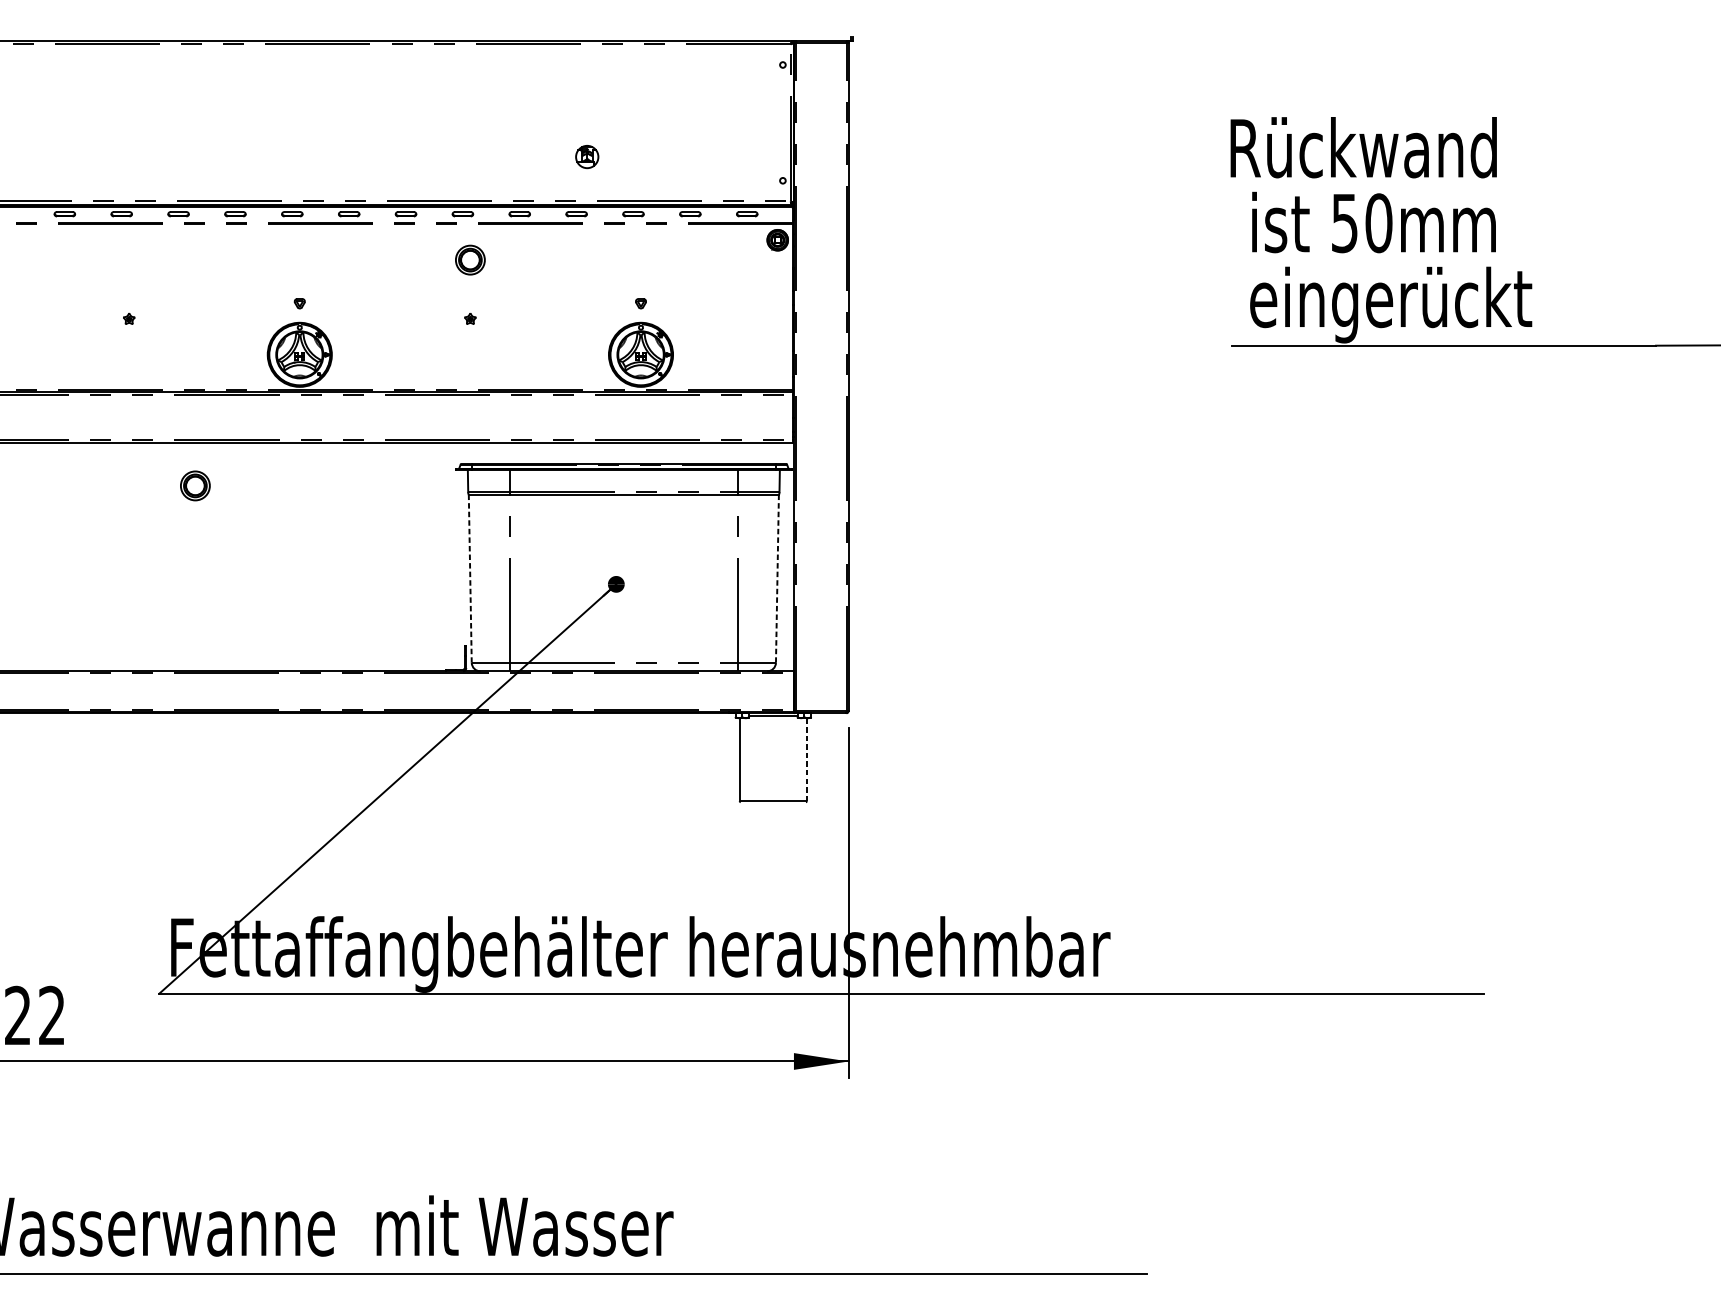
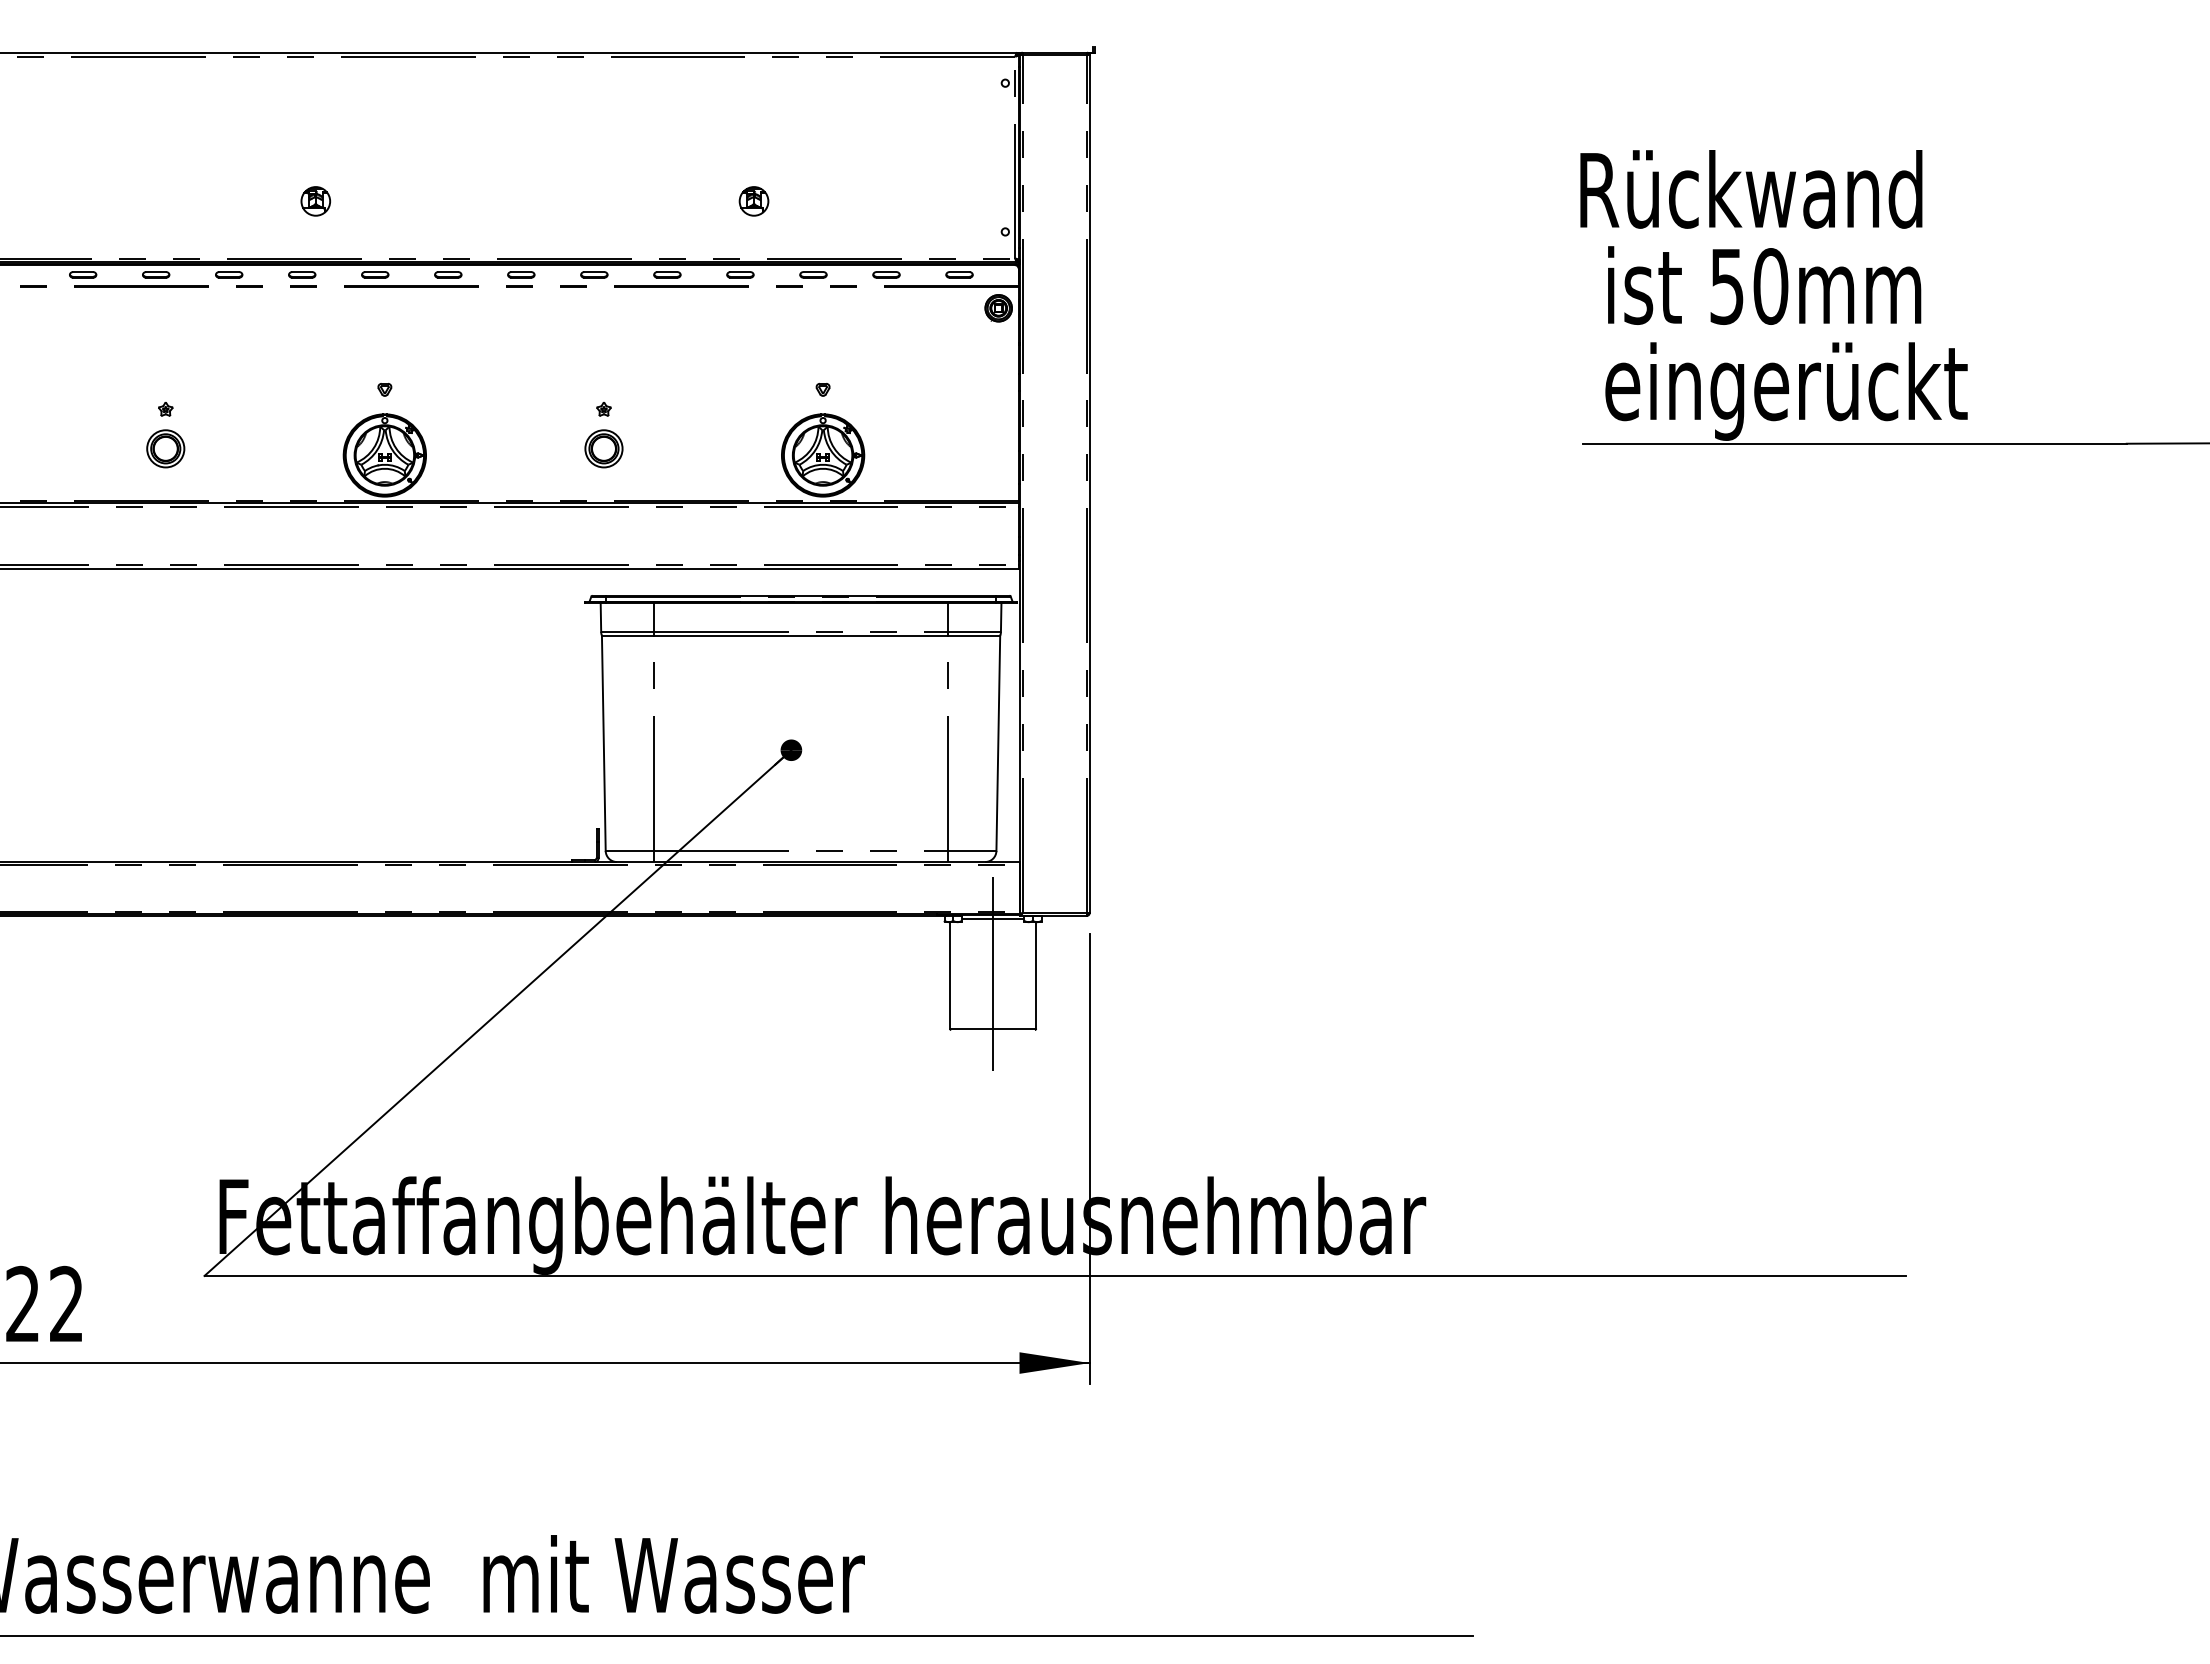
part: (245, 157) -> (315, 201), added
part: (470, 259) -> (603, 448), moved
part: (195, 485) -> (165, 448), moved
line: (470, 579) -> (603, 743), dashed -> solid
line: (777, 579) -> (998, 743), dashed -> solid
line: (773, 758) -> (993, 973), added
line: (807, 758) -> (1036, 974), dashed -> solid

